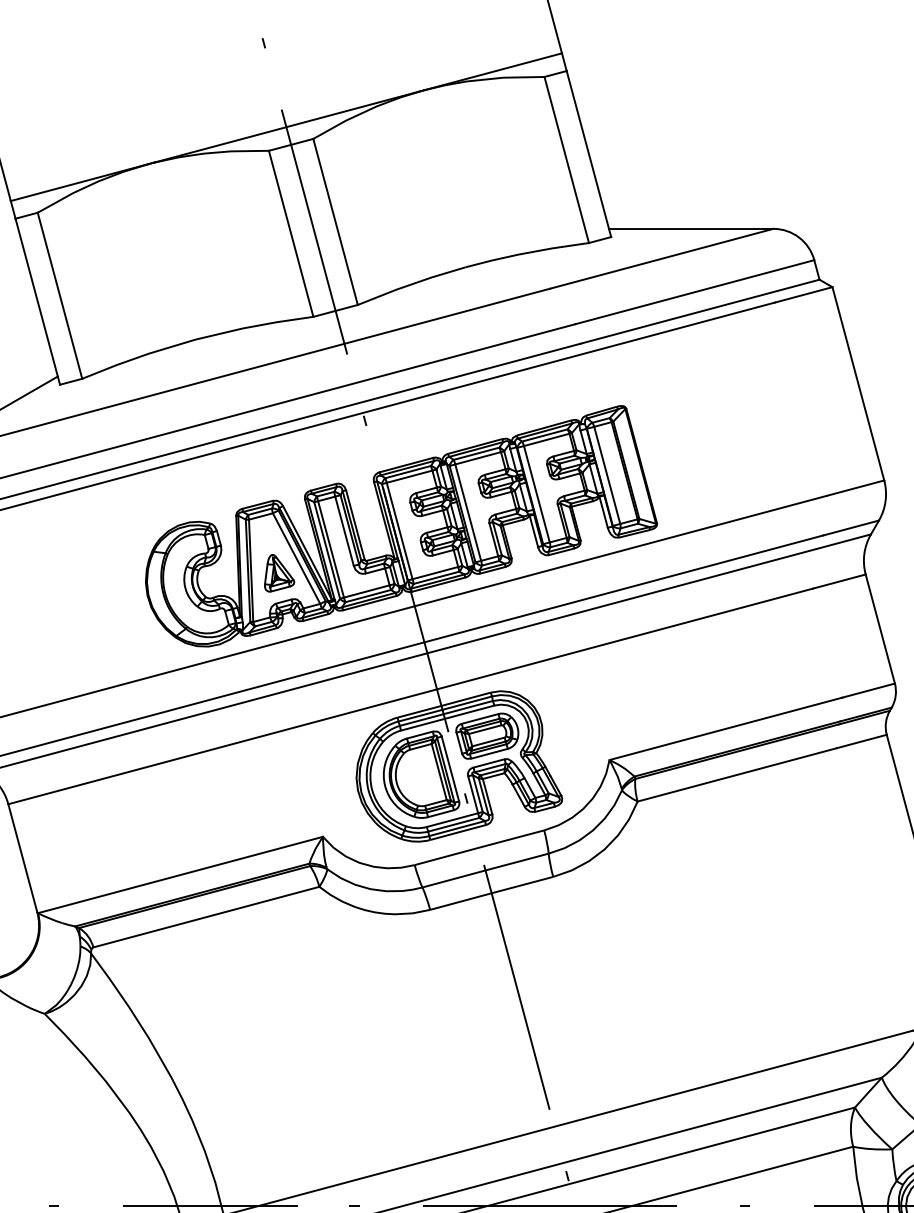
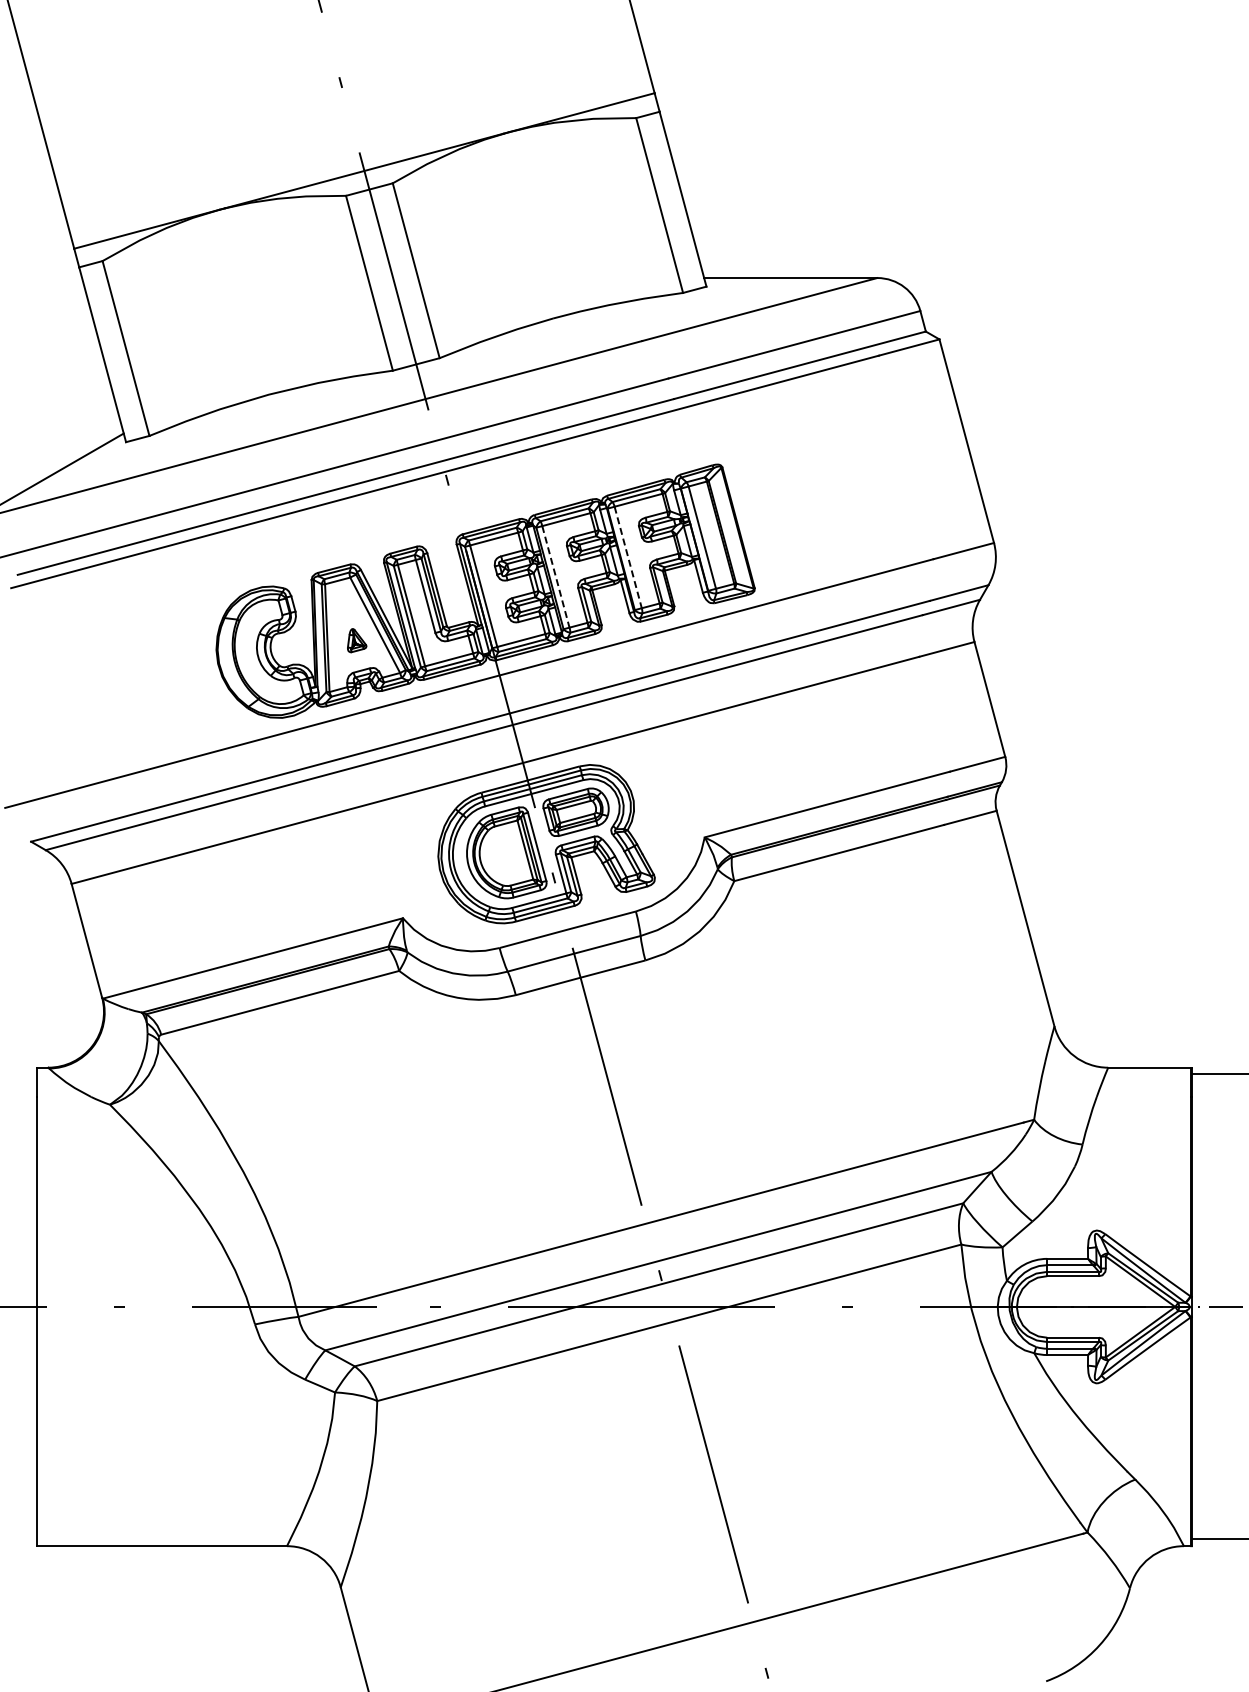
line: (537, 494) -> (628, 557), solid -> dashed
line: (467, 512) -> (555, 576), solid -> dashed
part: (278, 573) -> (356, 640), size x0.6

